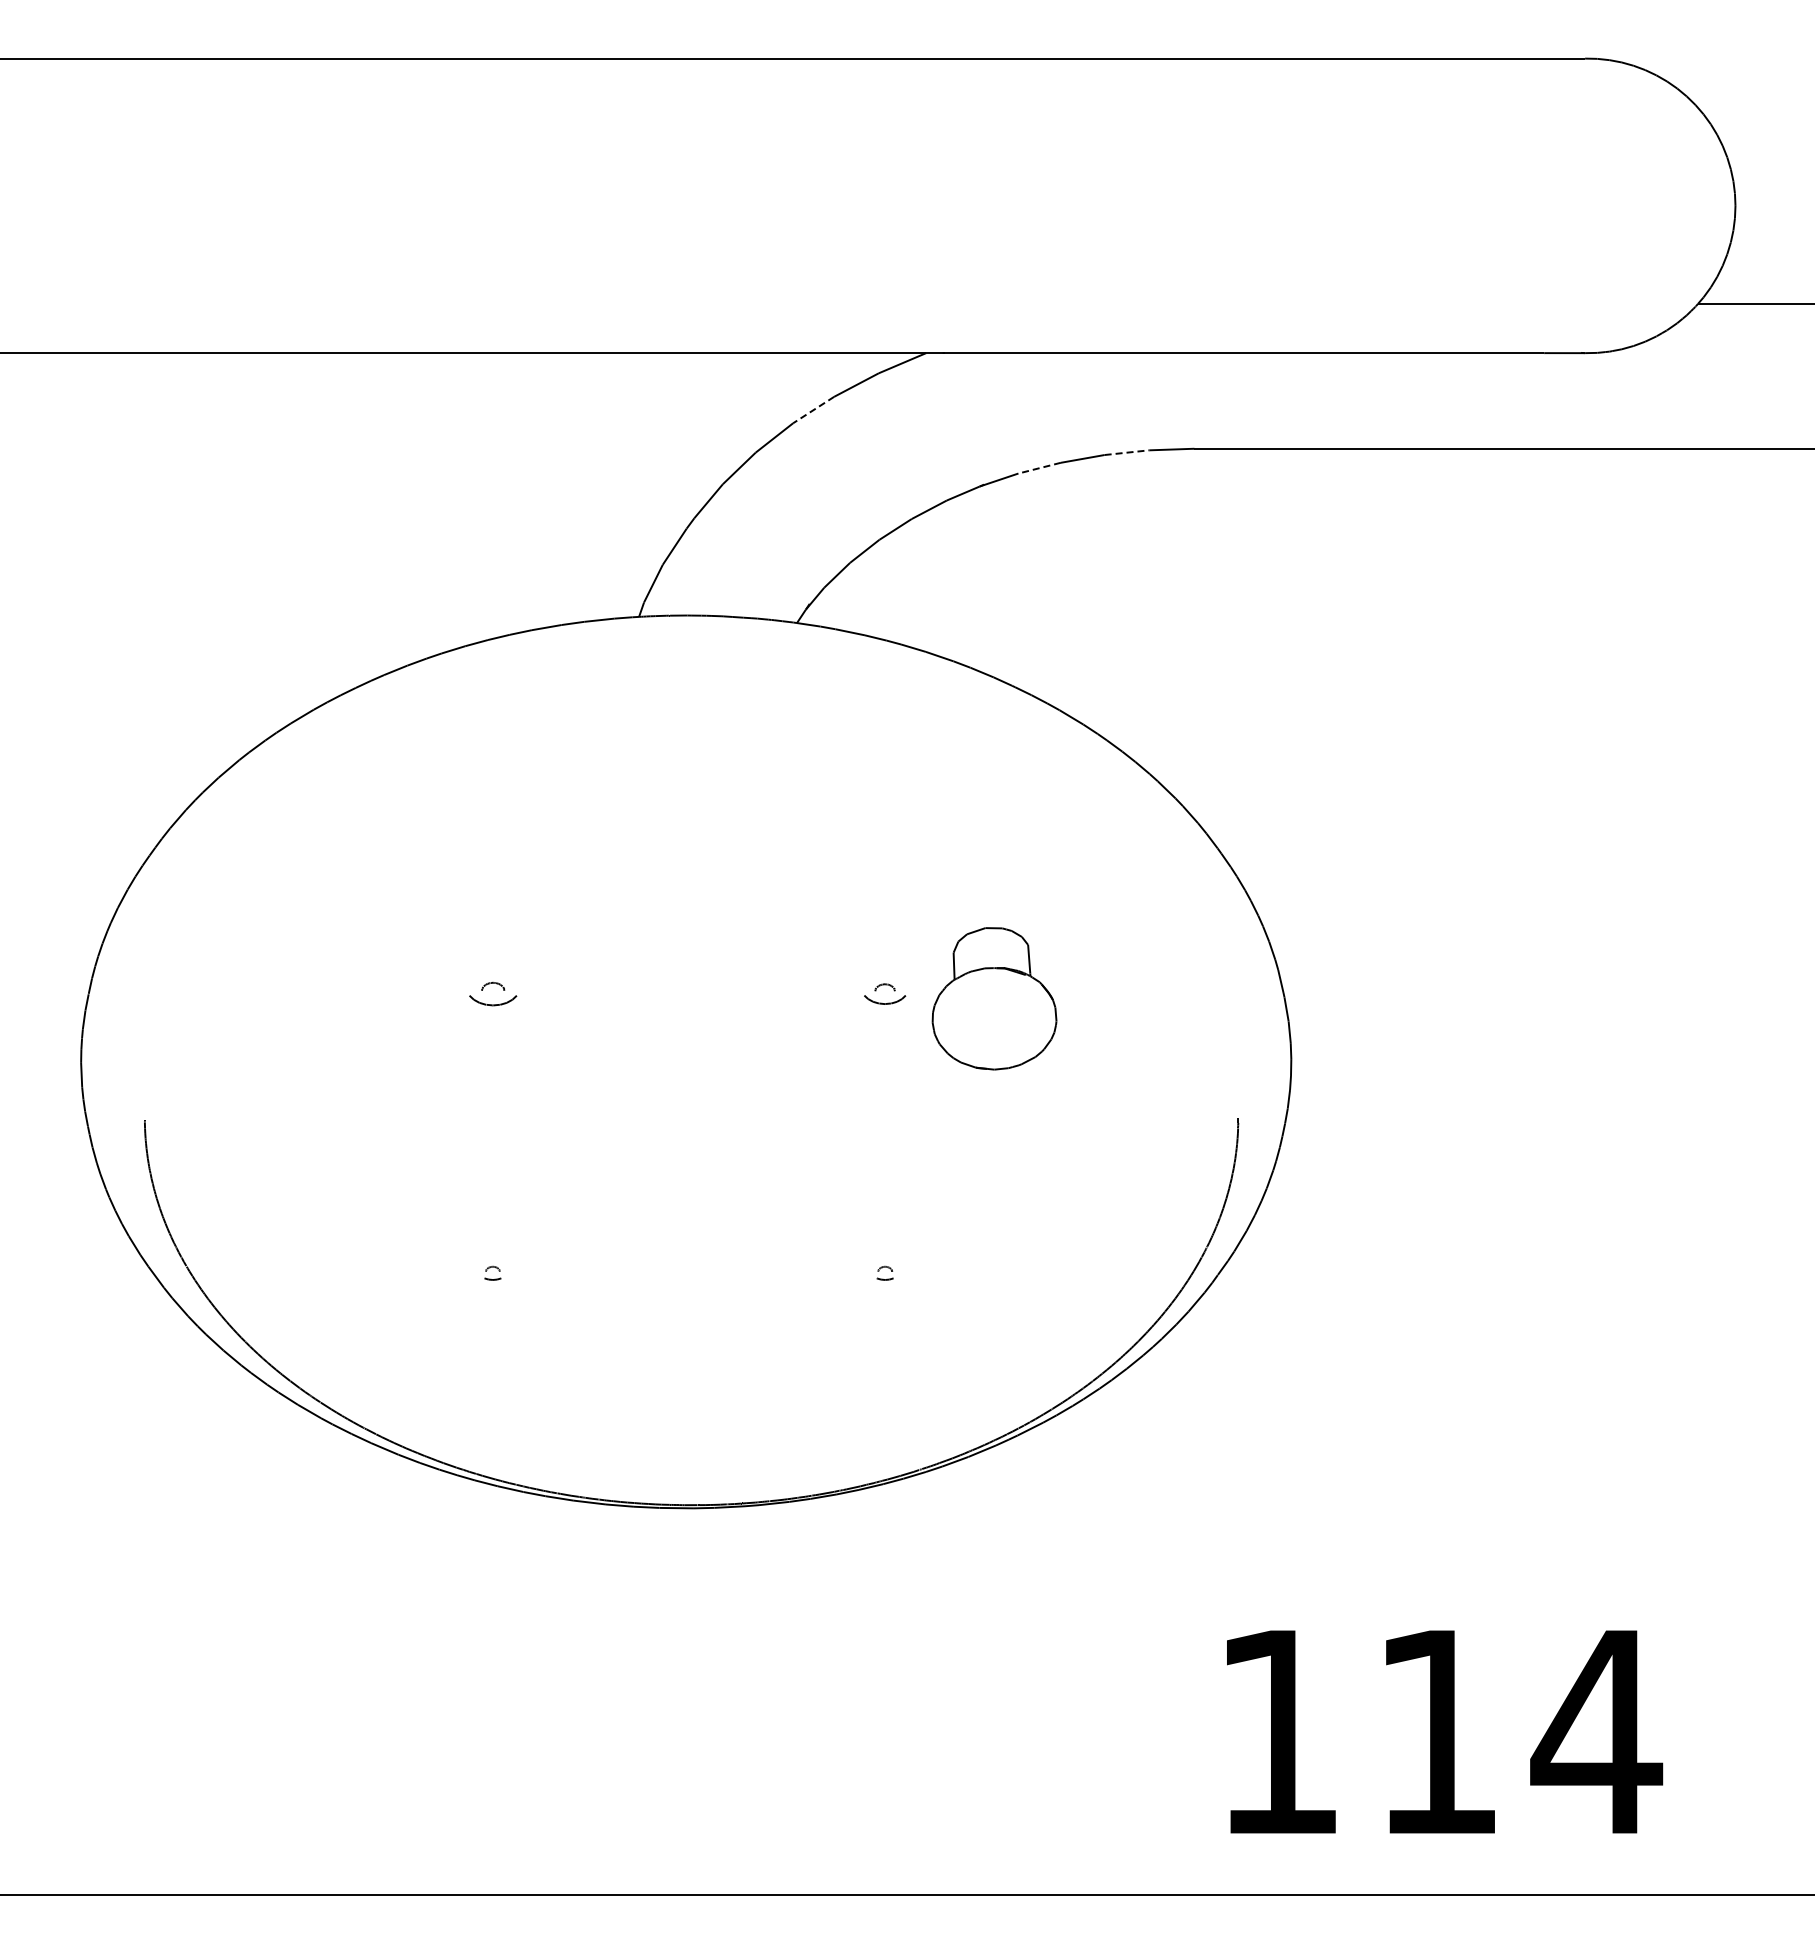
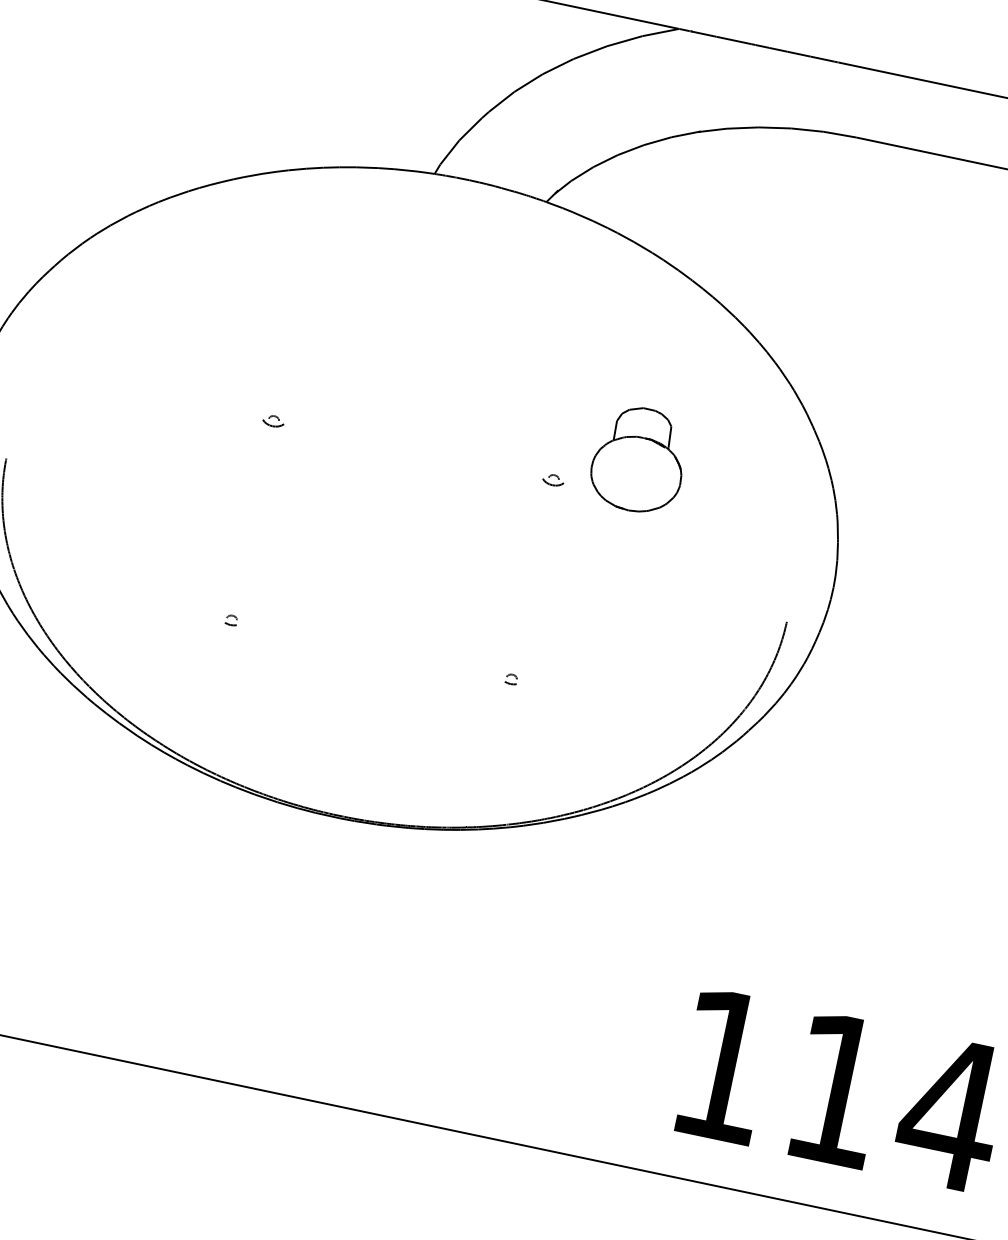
line: (813, 410) -> (590, 52), dashed -> solid
line: (1127, 452) -> (807, 130), dashed -> solid
line: (1039, 468) -> (742, 128), dashed -> solid
part: (492, 994) -> (273, 421), size x0.62
part: (885, 994) -> (553, 480), size x0.71
part: (994, 998) -> (639, 459), moved

